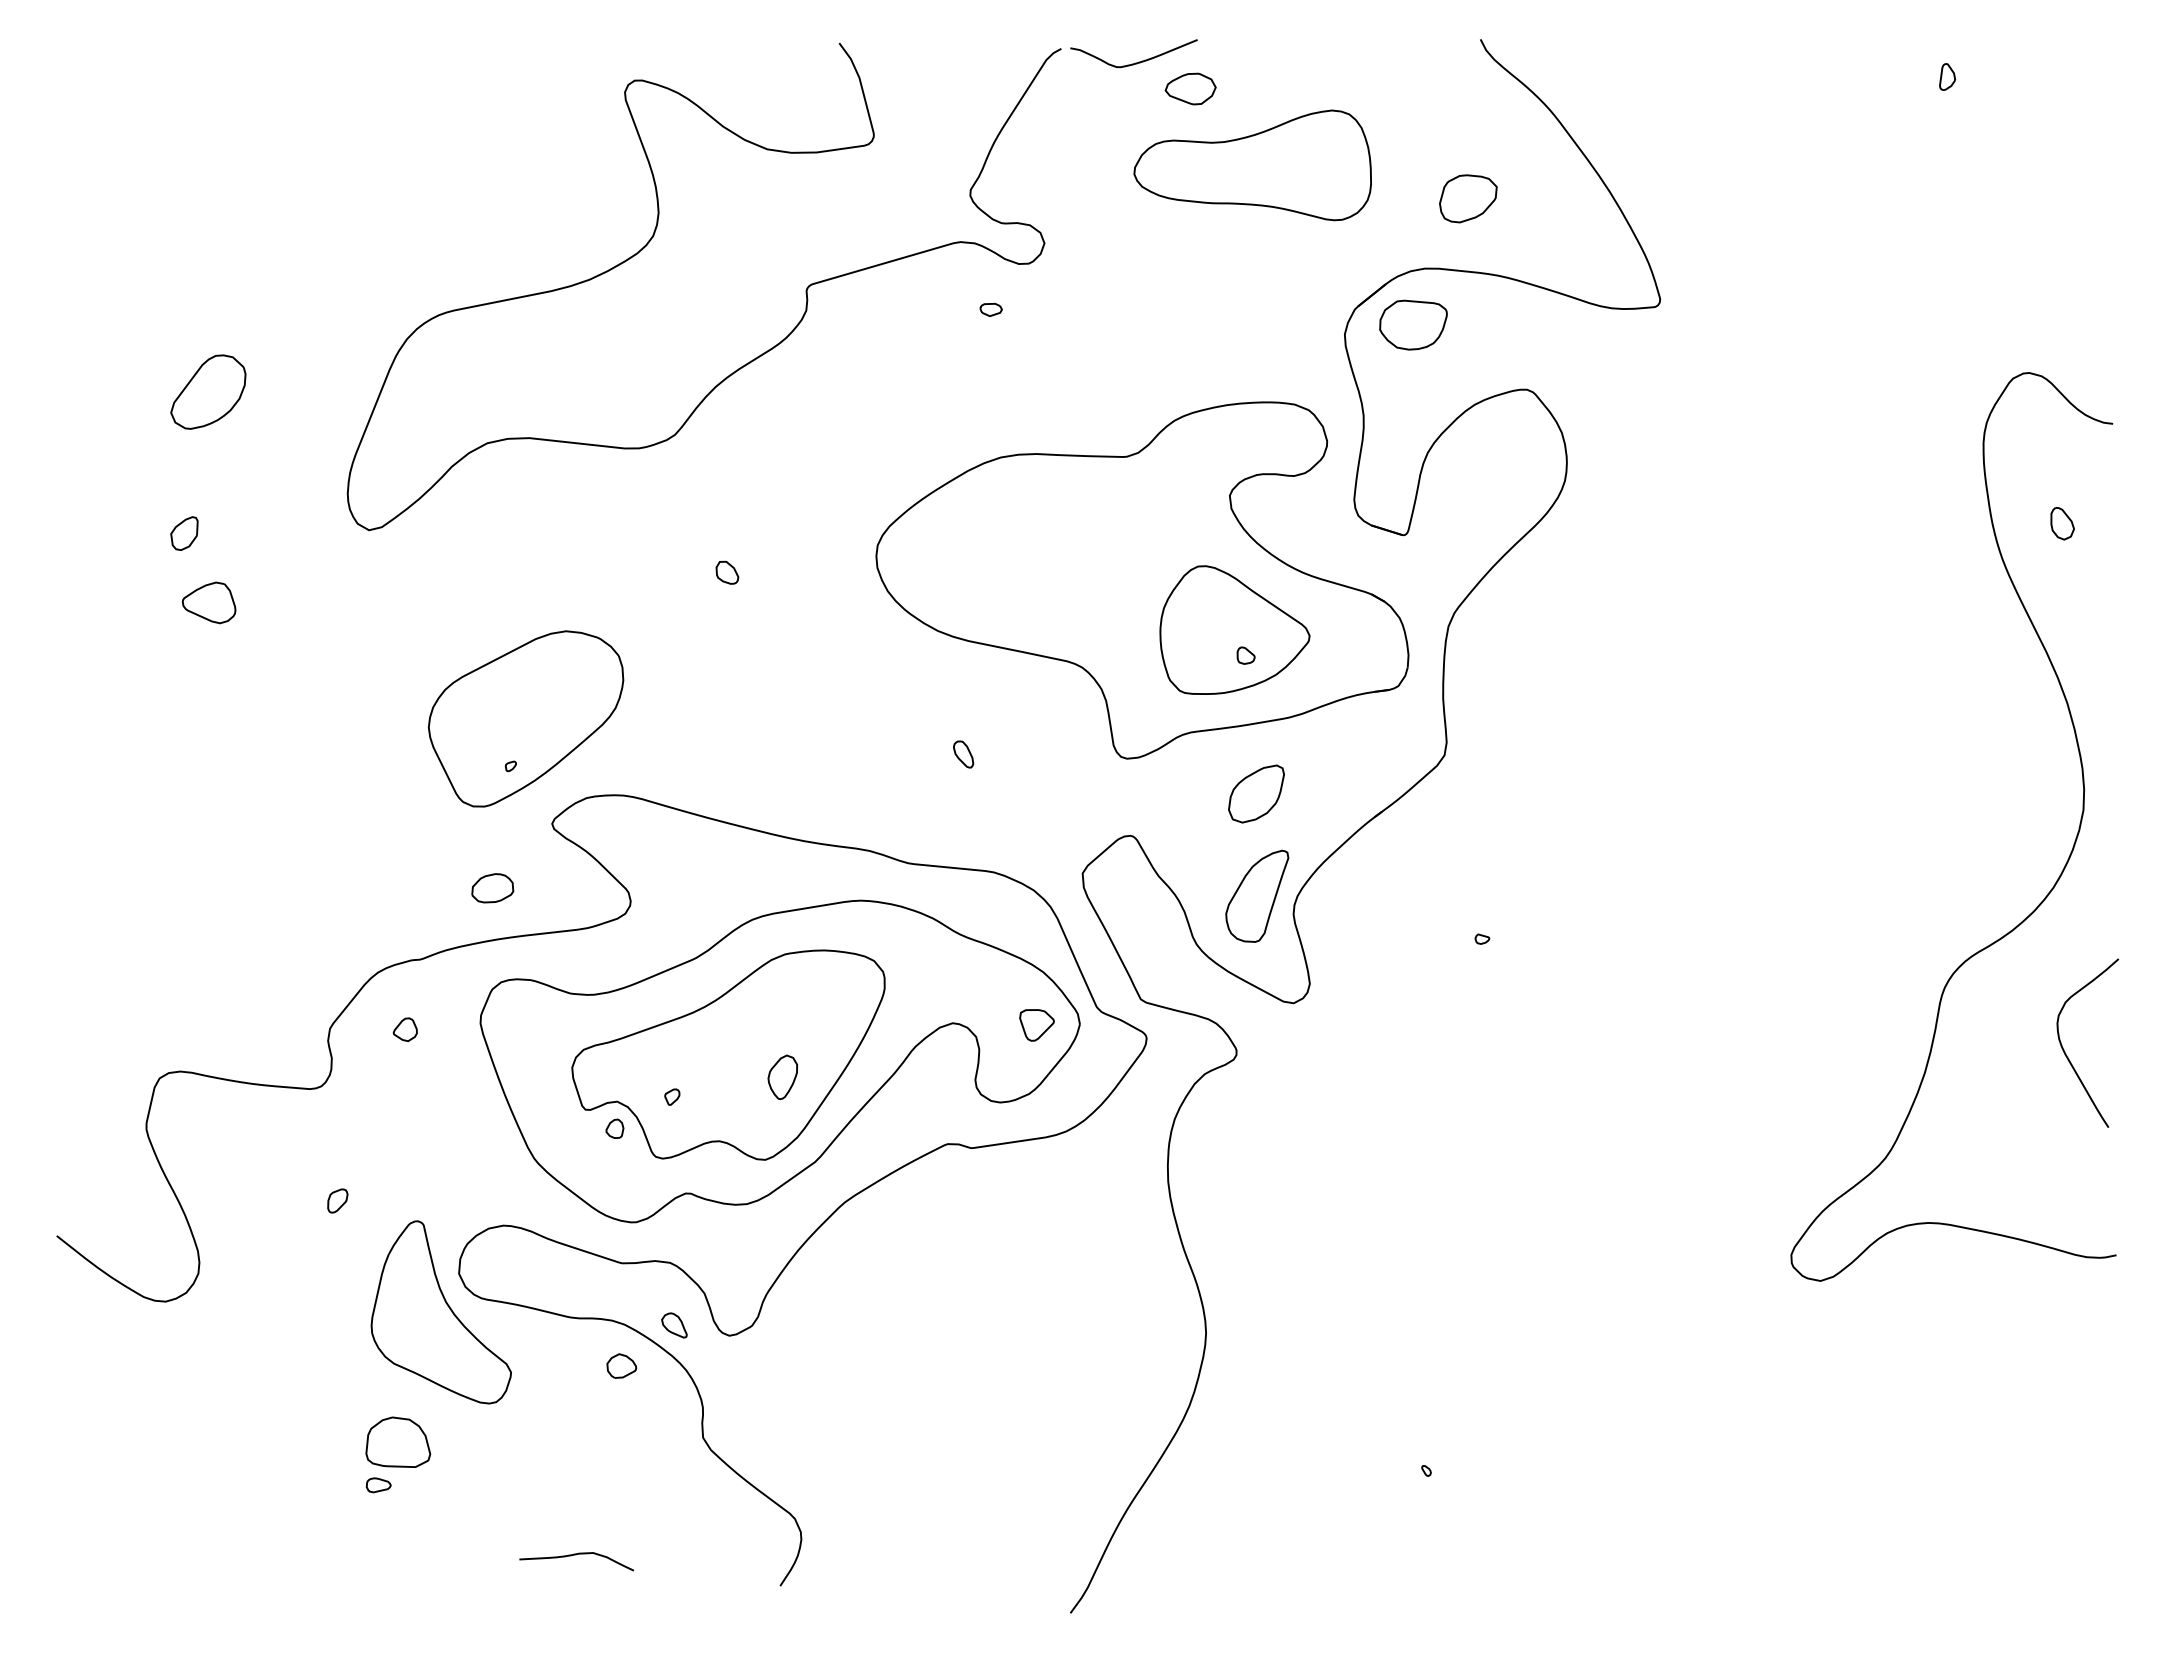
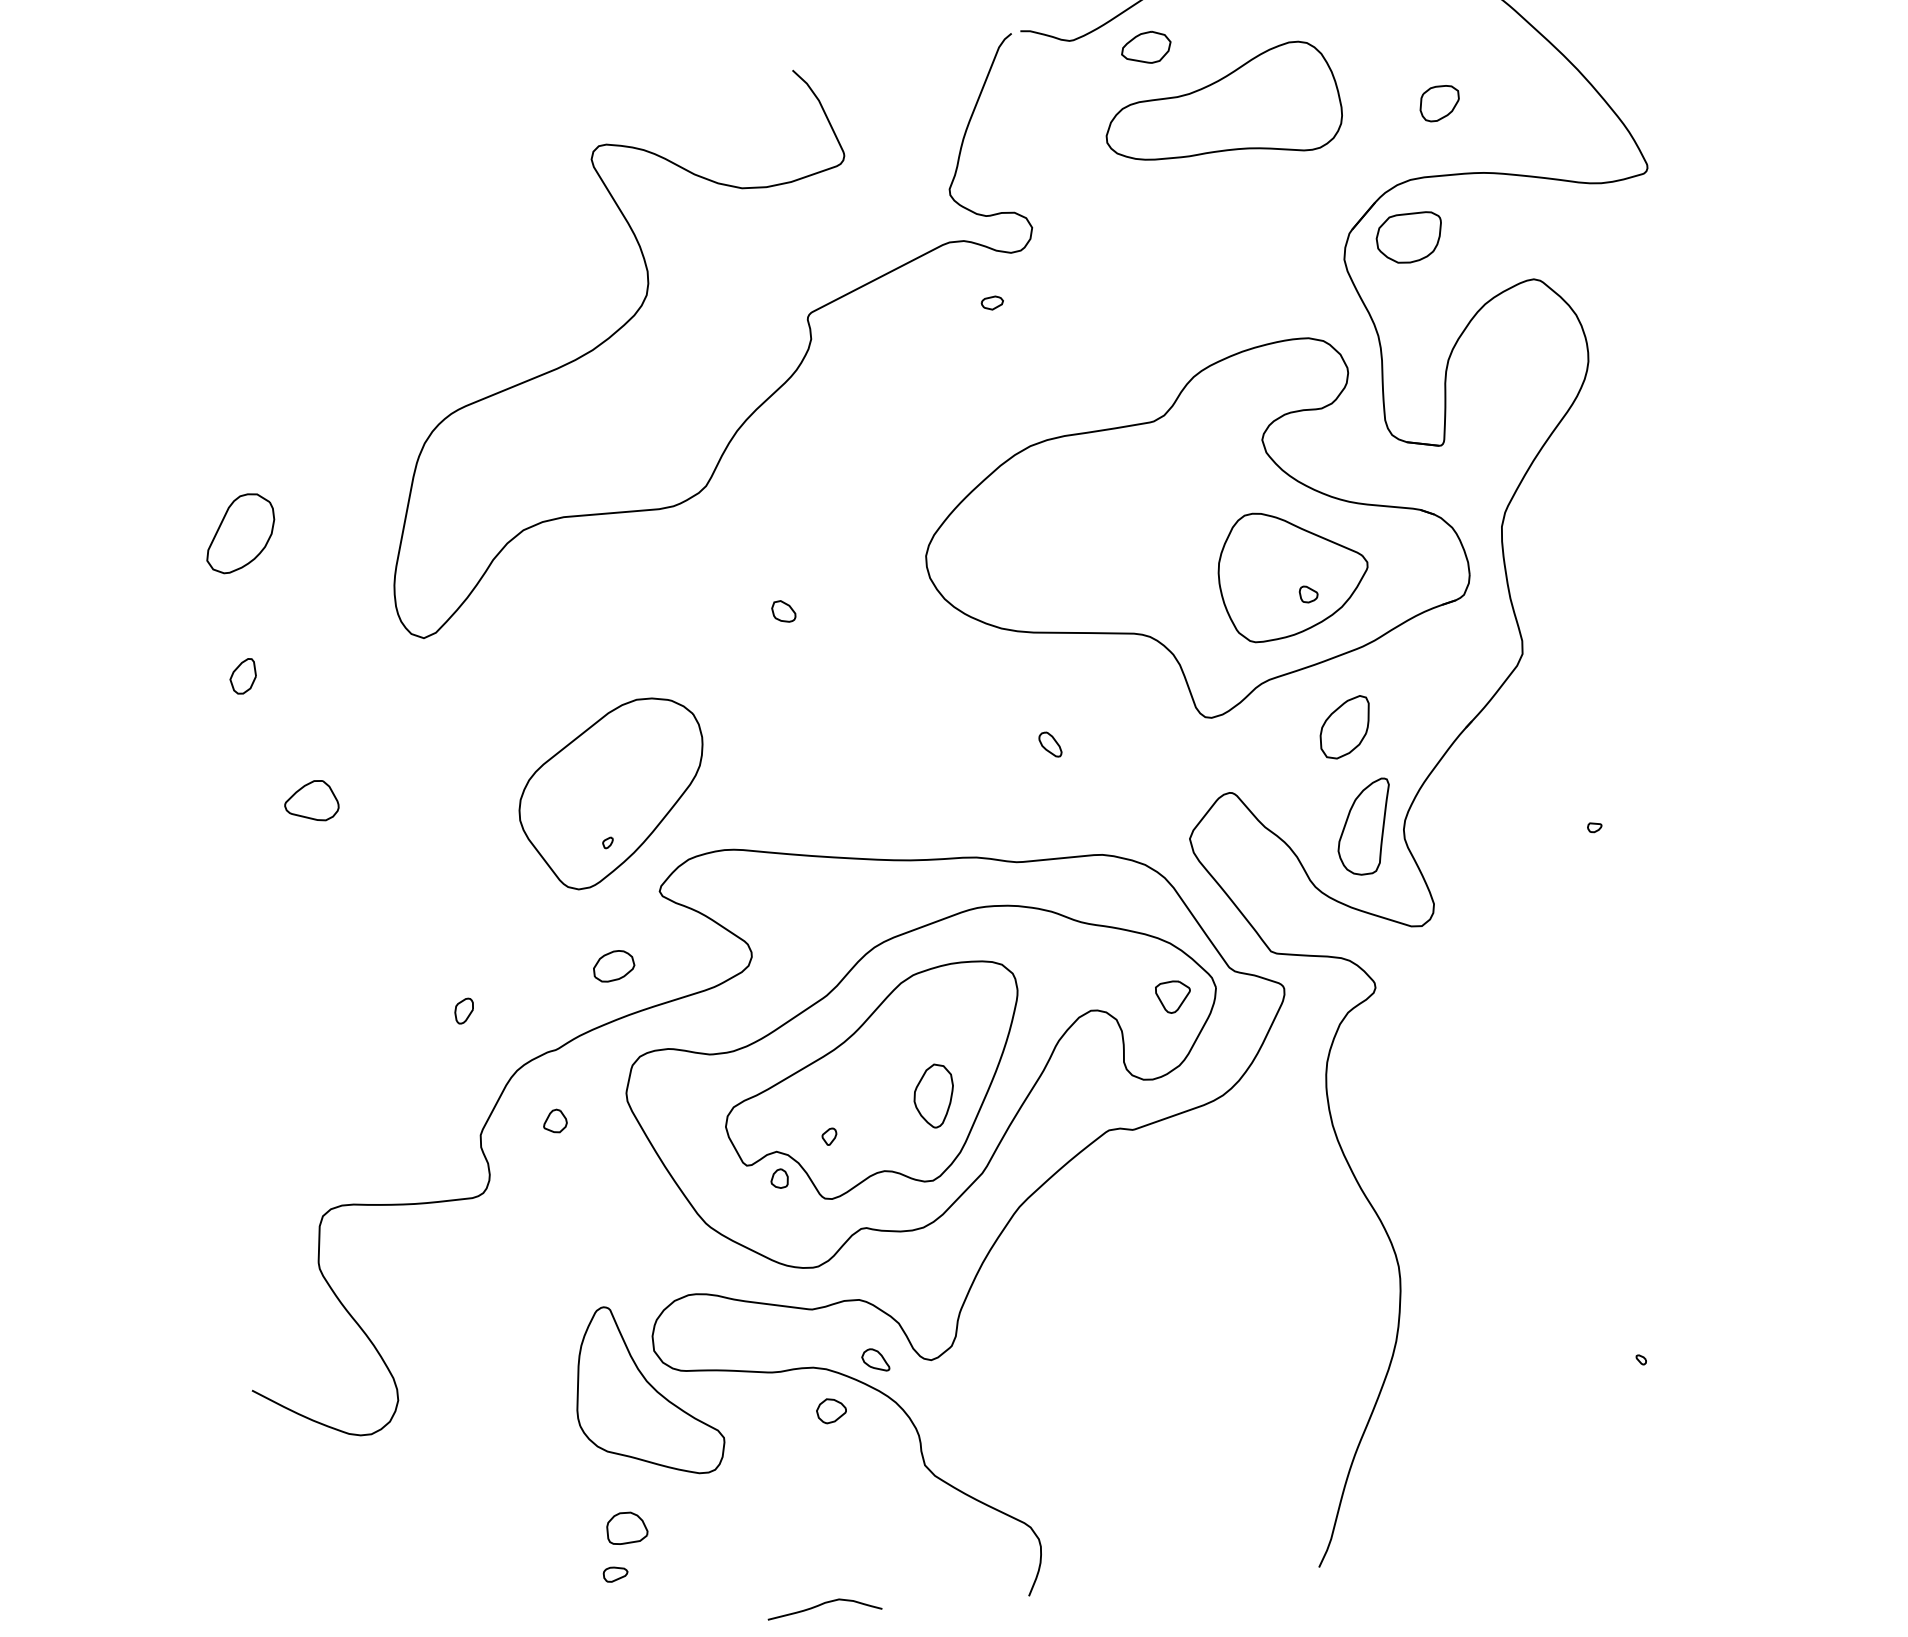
part: (1468, 198) -> (1439, 102), size x0.71
part: (208, 602) -> (310, 802), moved
part: (782, 1077) -> (934, 1096), size x1.43
part: (337, 1200) -> (464, 1010), moved
part: (397, 1441) -> (625, 1527), size x0.62

